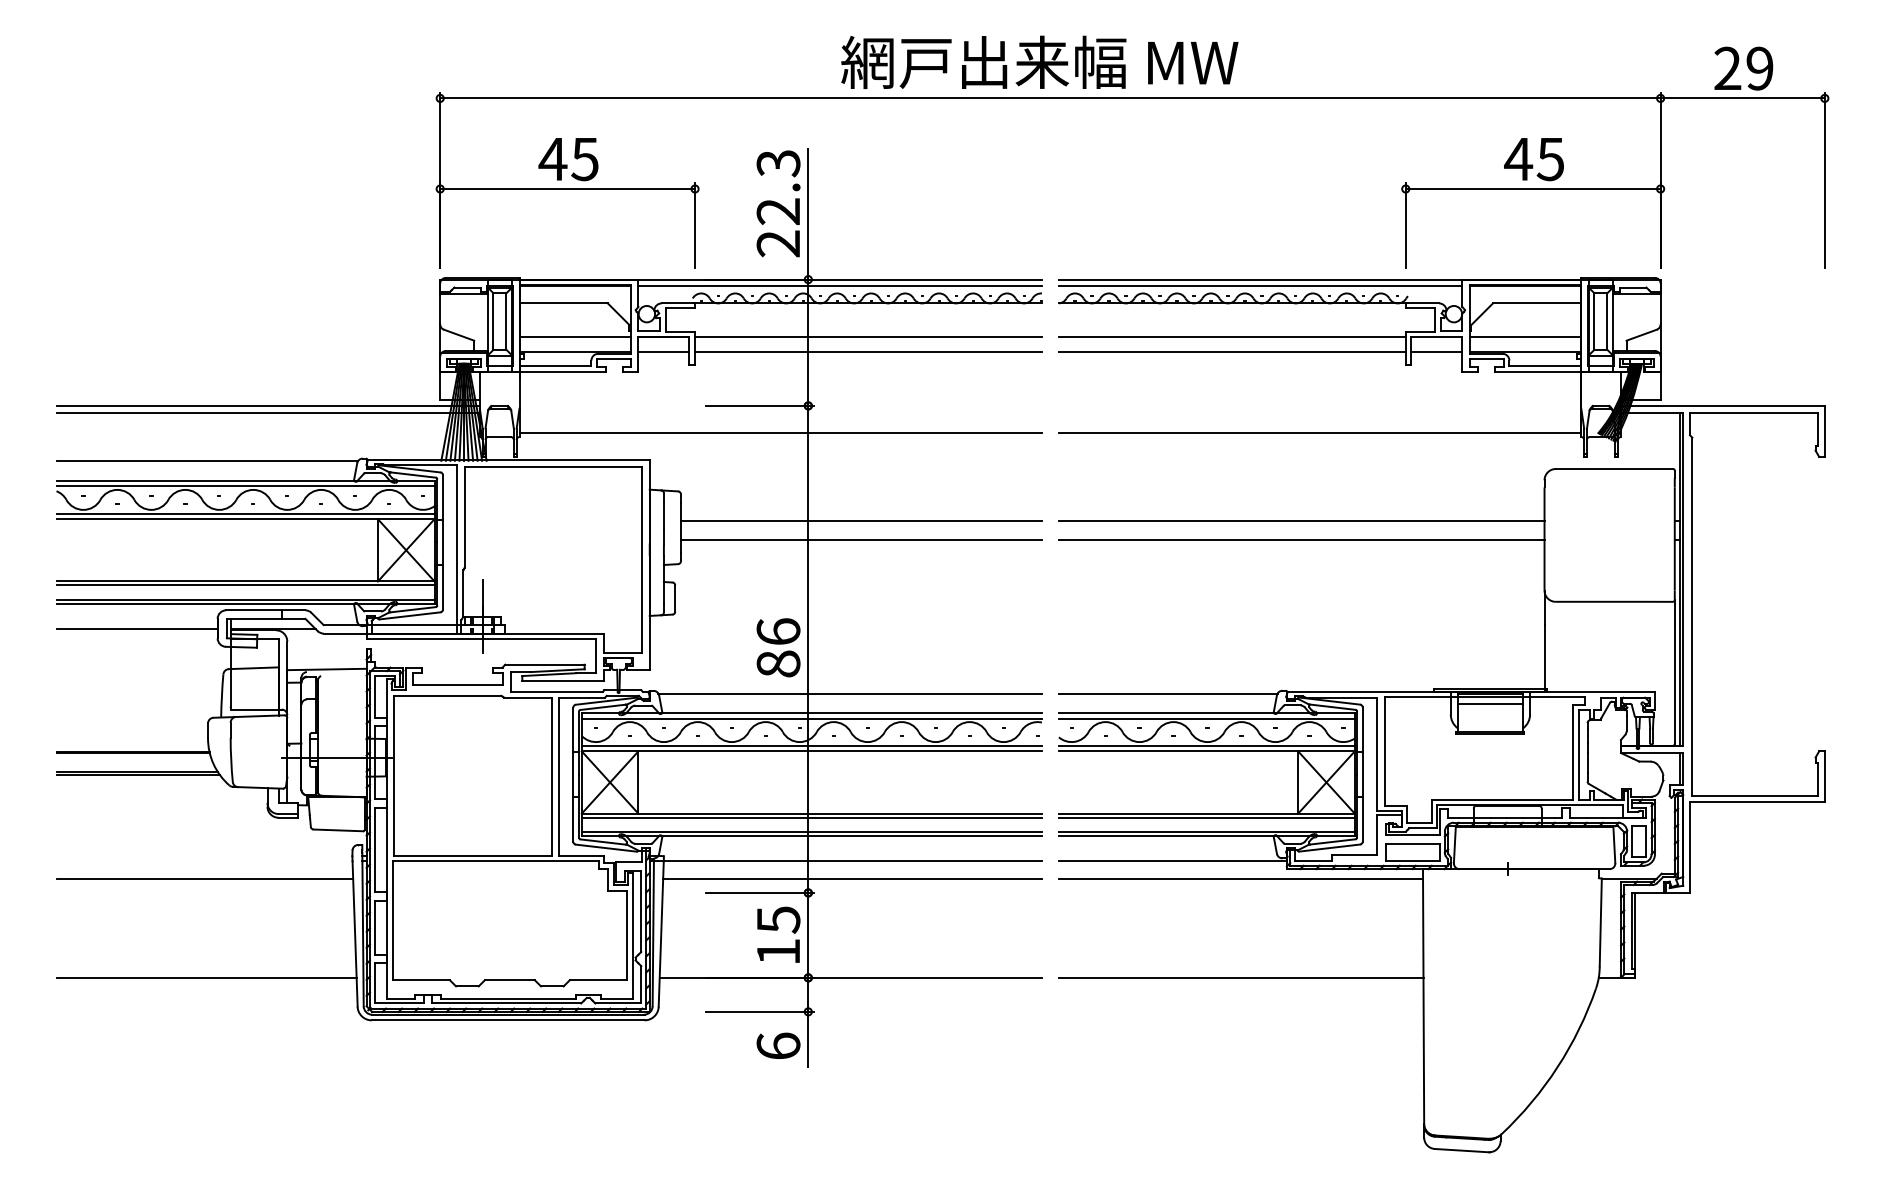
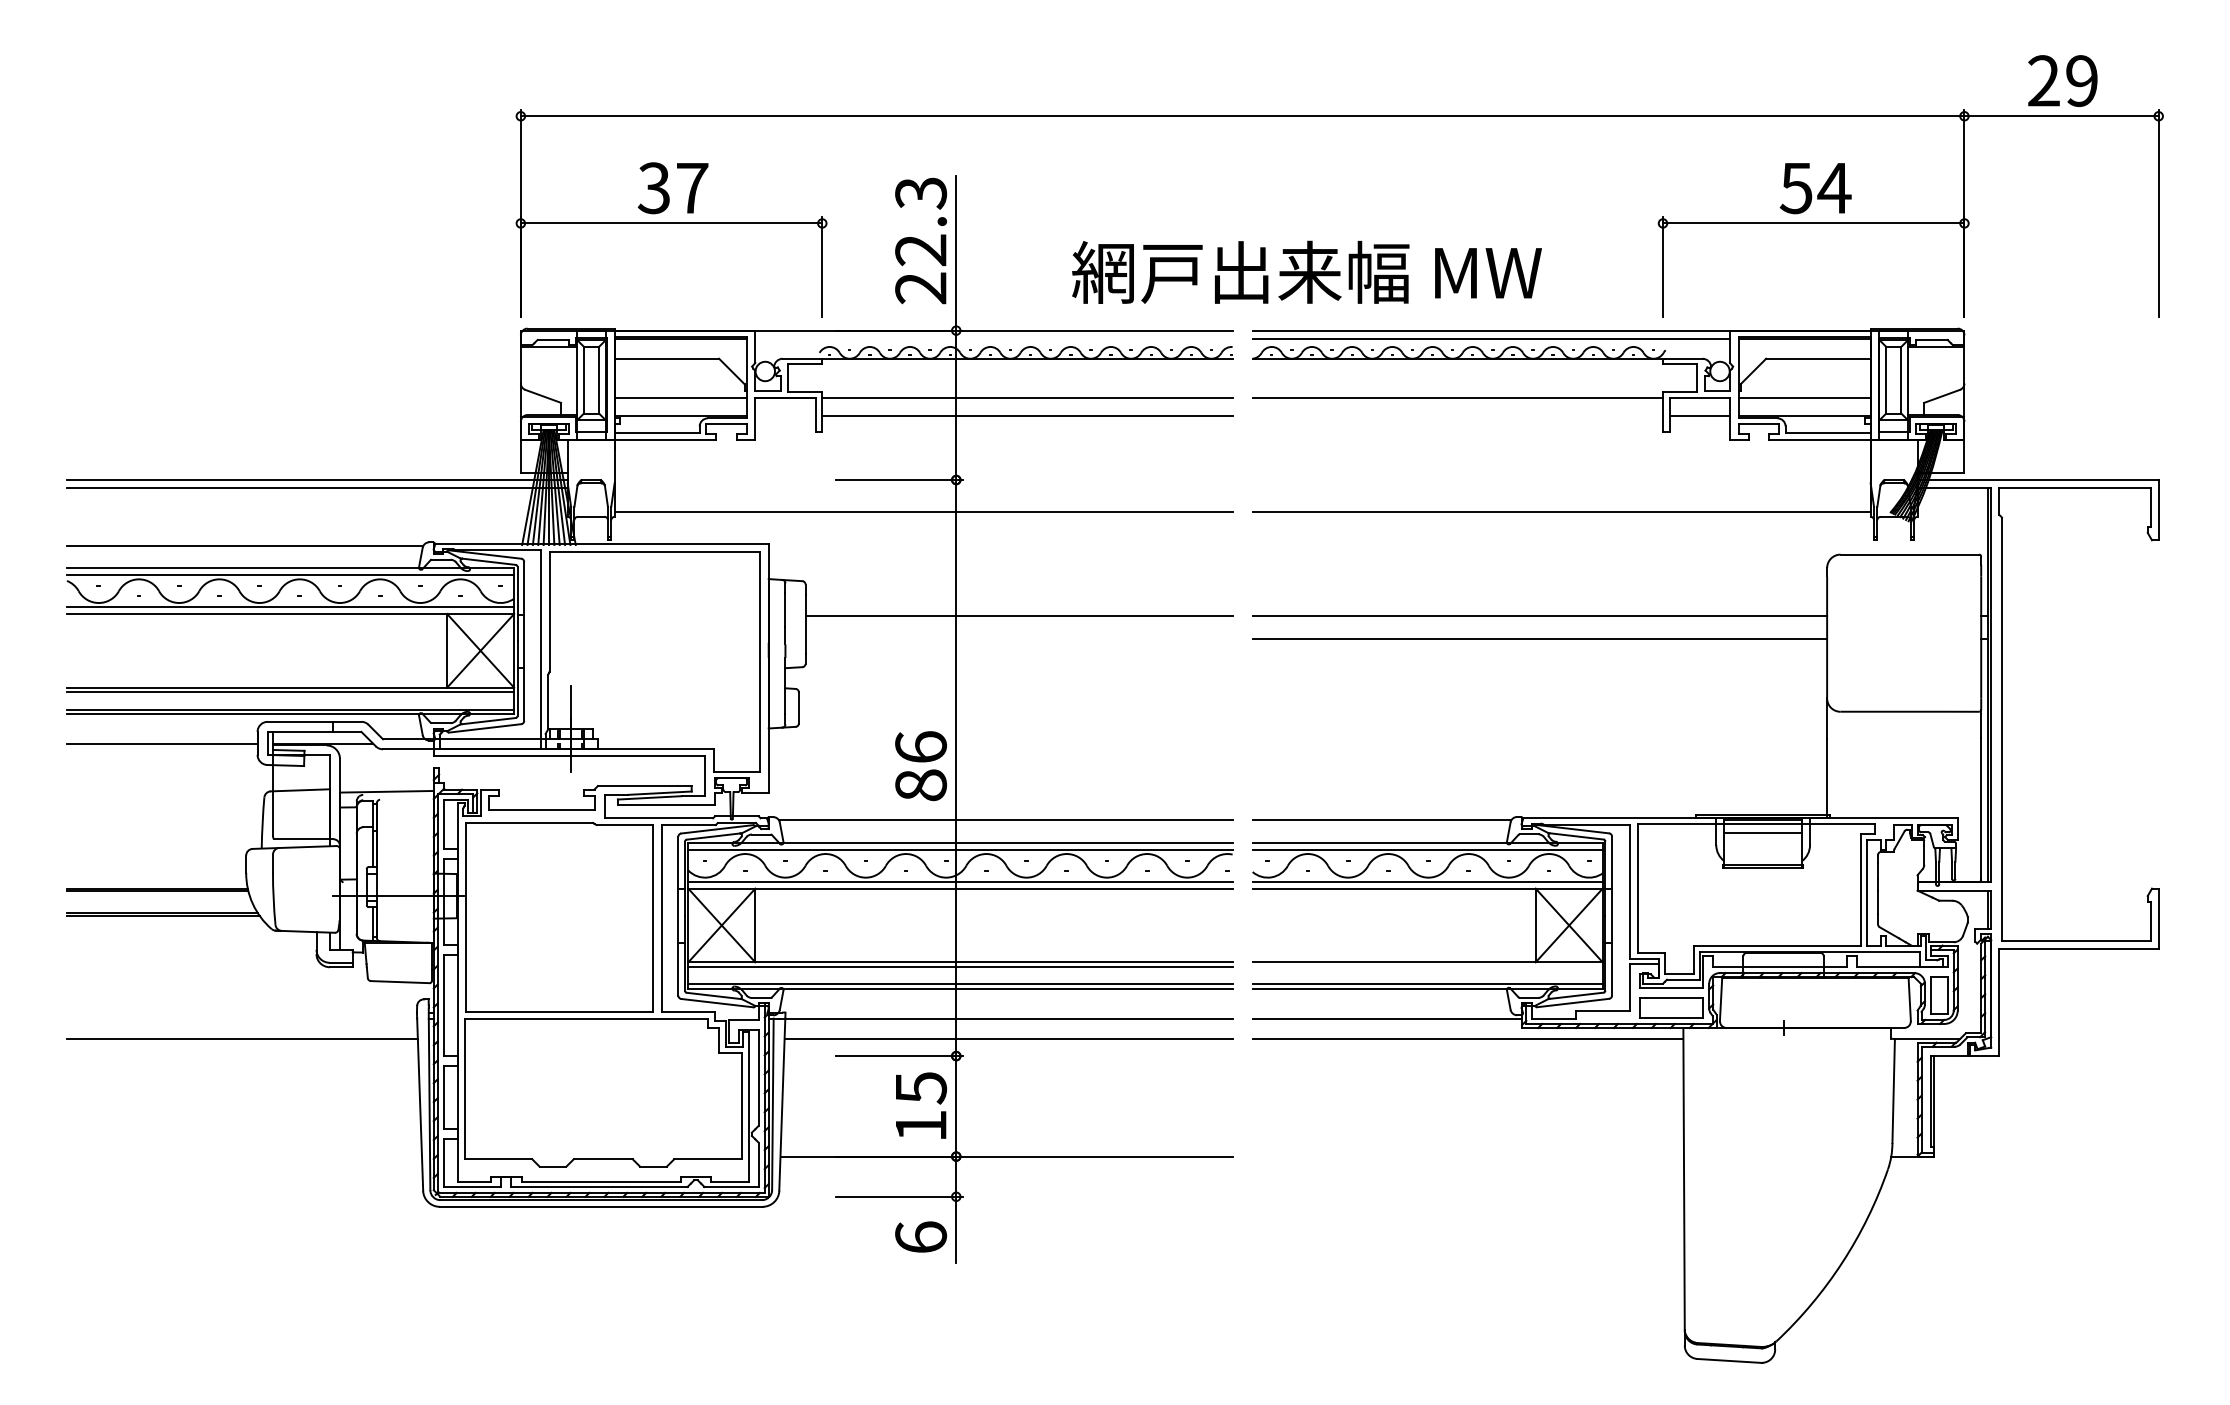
text: (1039, 61) -> (1306, 271), moved
text: (568, 159) -> (672, 188), 45 -> 37
text: (1534, 159) -> (1815, 188), 45 -> 54
line: (839, 286) -> (993, 338), removed
line: (663, 352) -> (784, 416), removed
line: (1231, 352) -> (1456, 416), removed
line: (860, 540) -> (1018, 639), removed
line: (1206, 817) -> (1427, 966), removed
line: (206, 977) -> (244, 1156), removed
line: (1240, 977) -> (1467, 1156), removed

